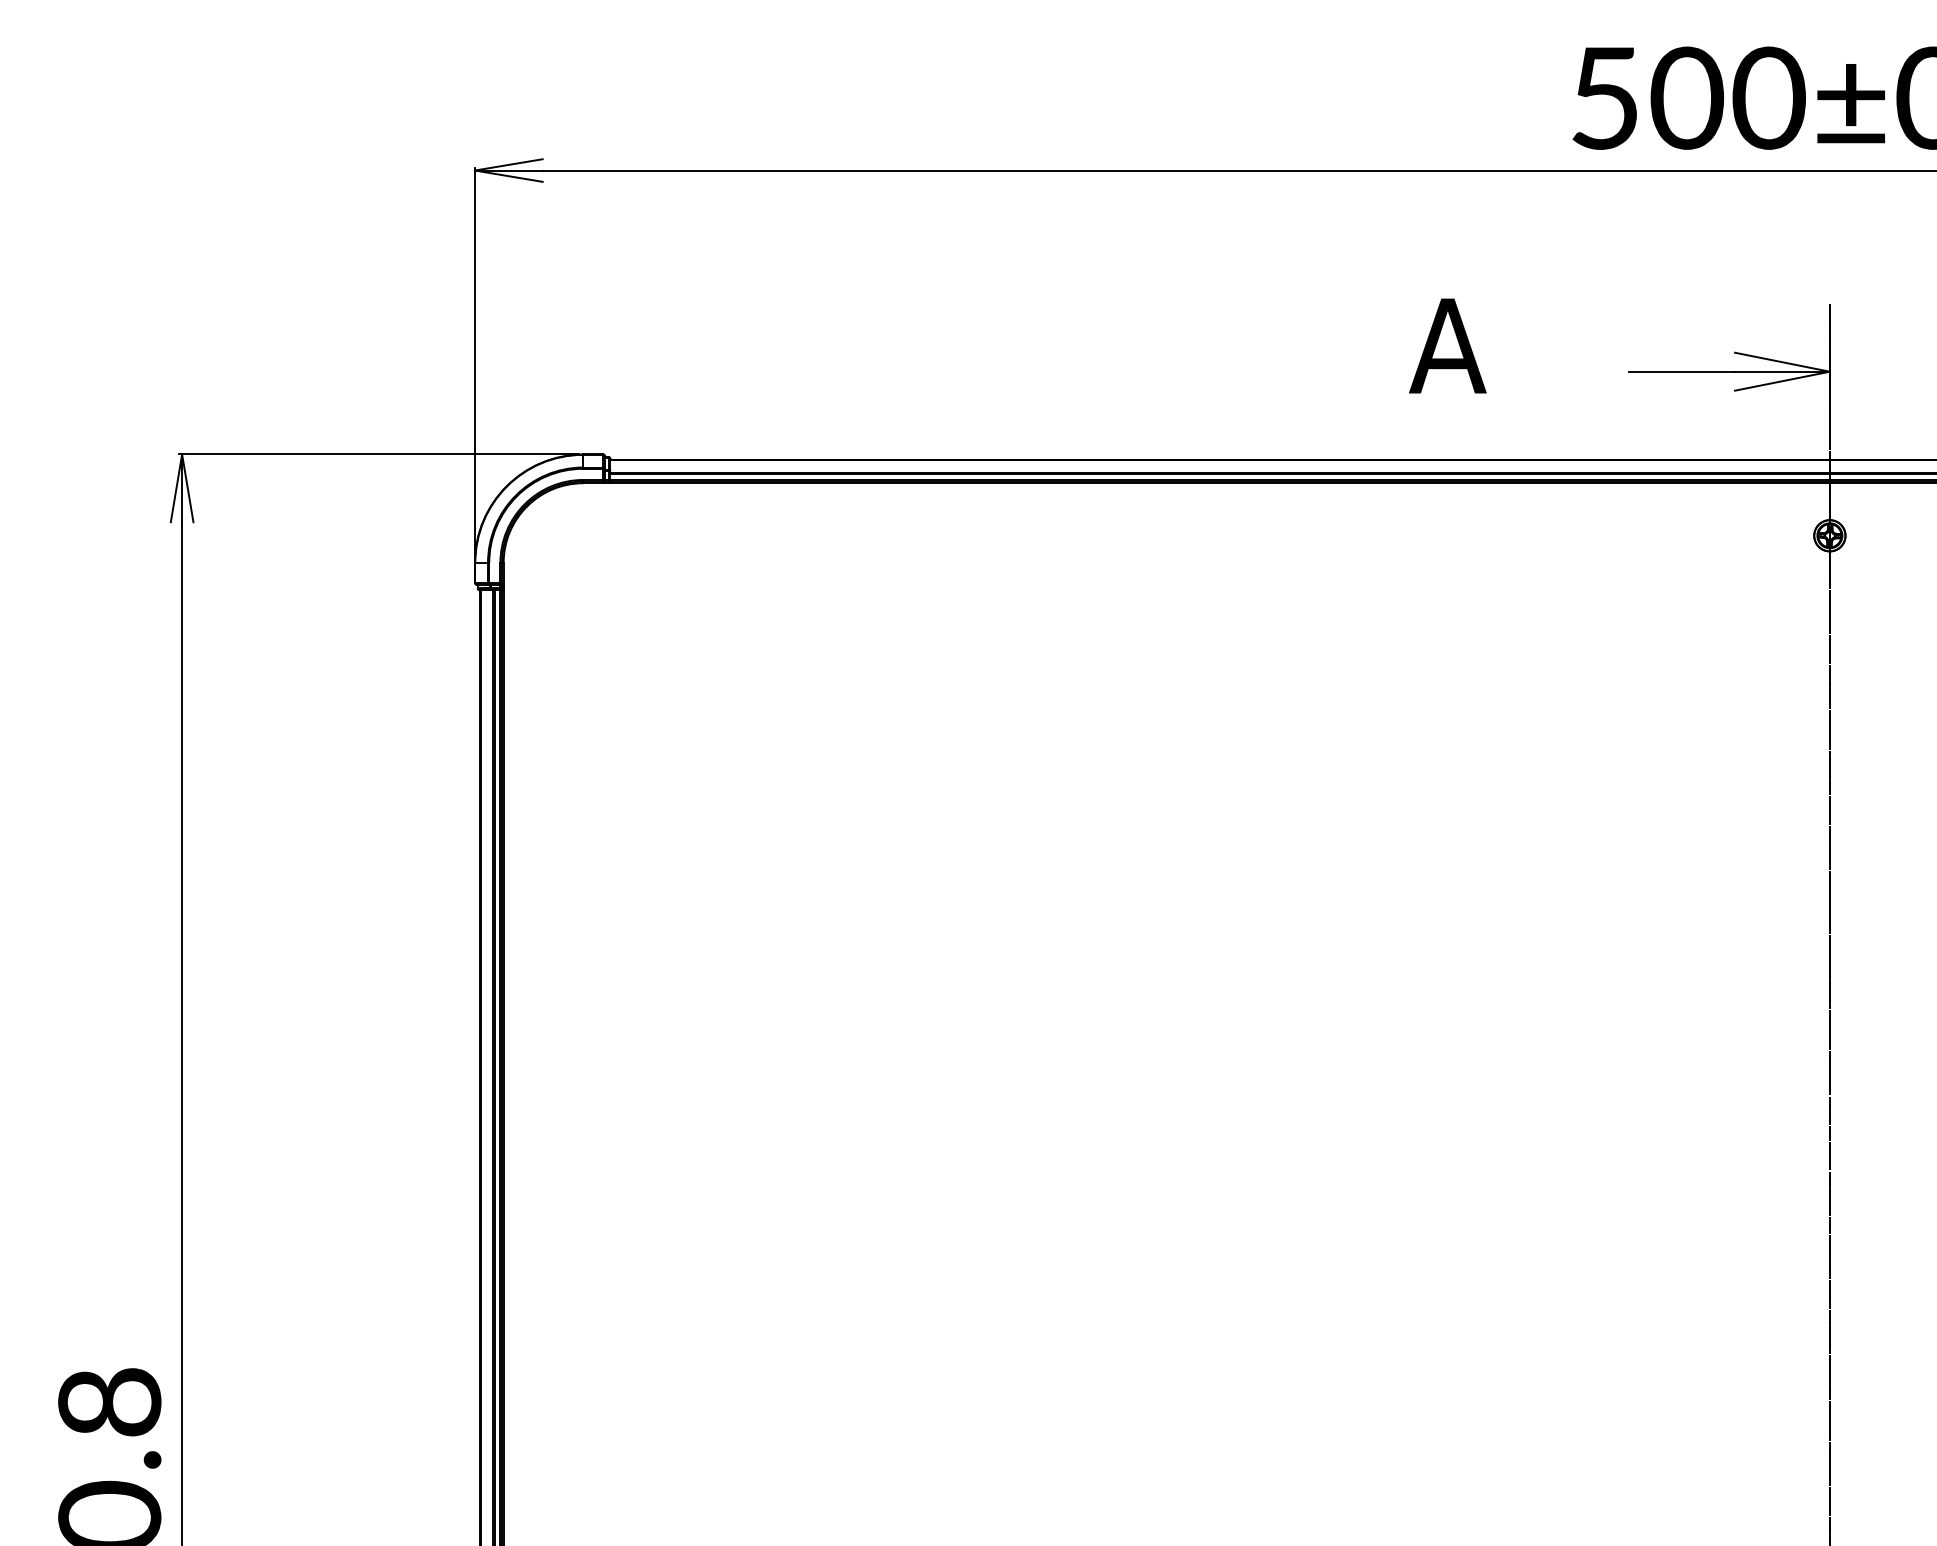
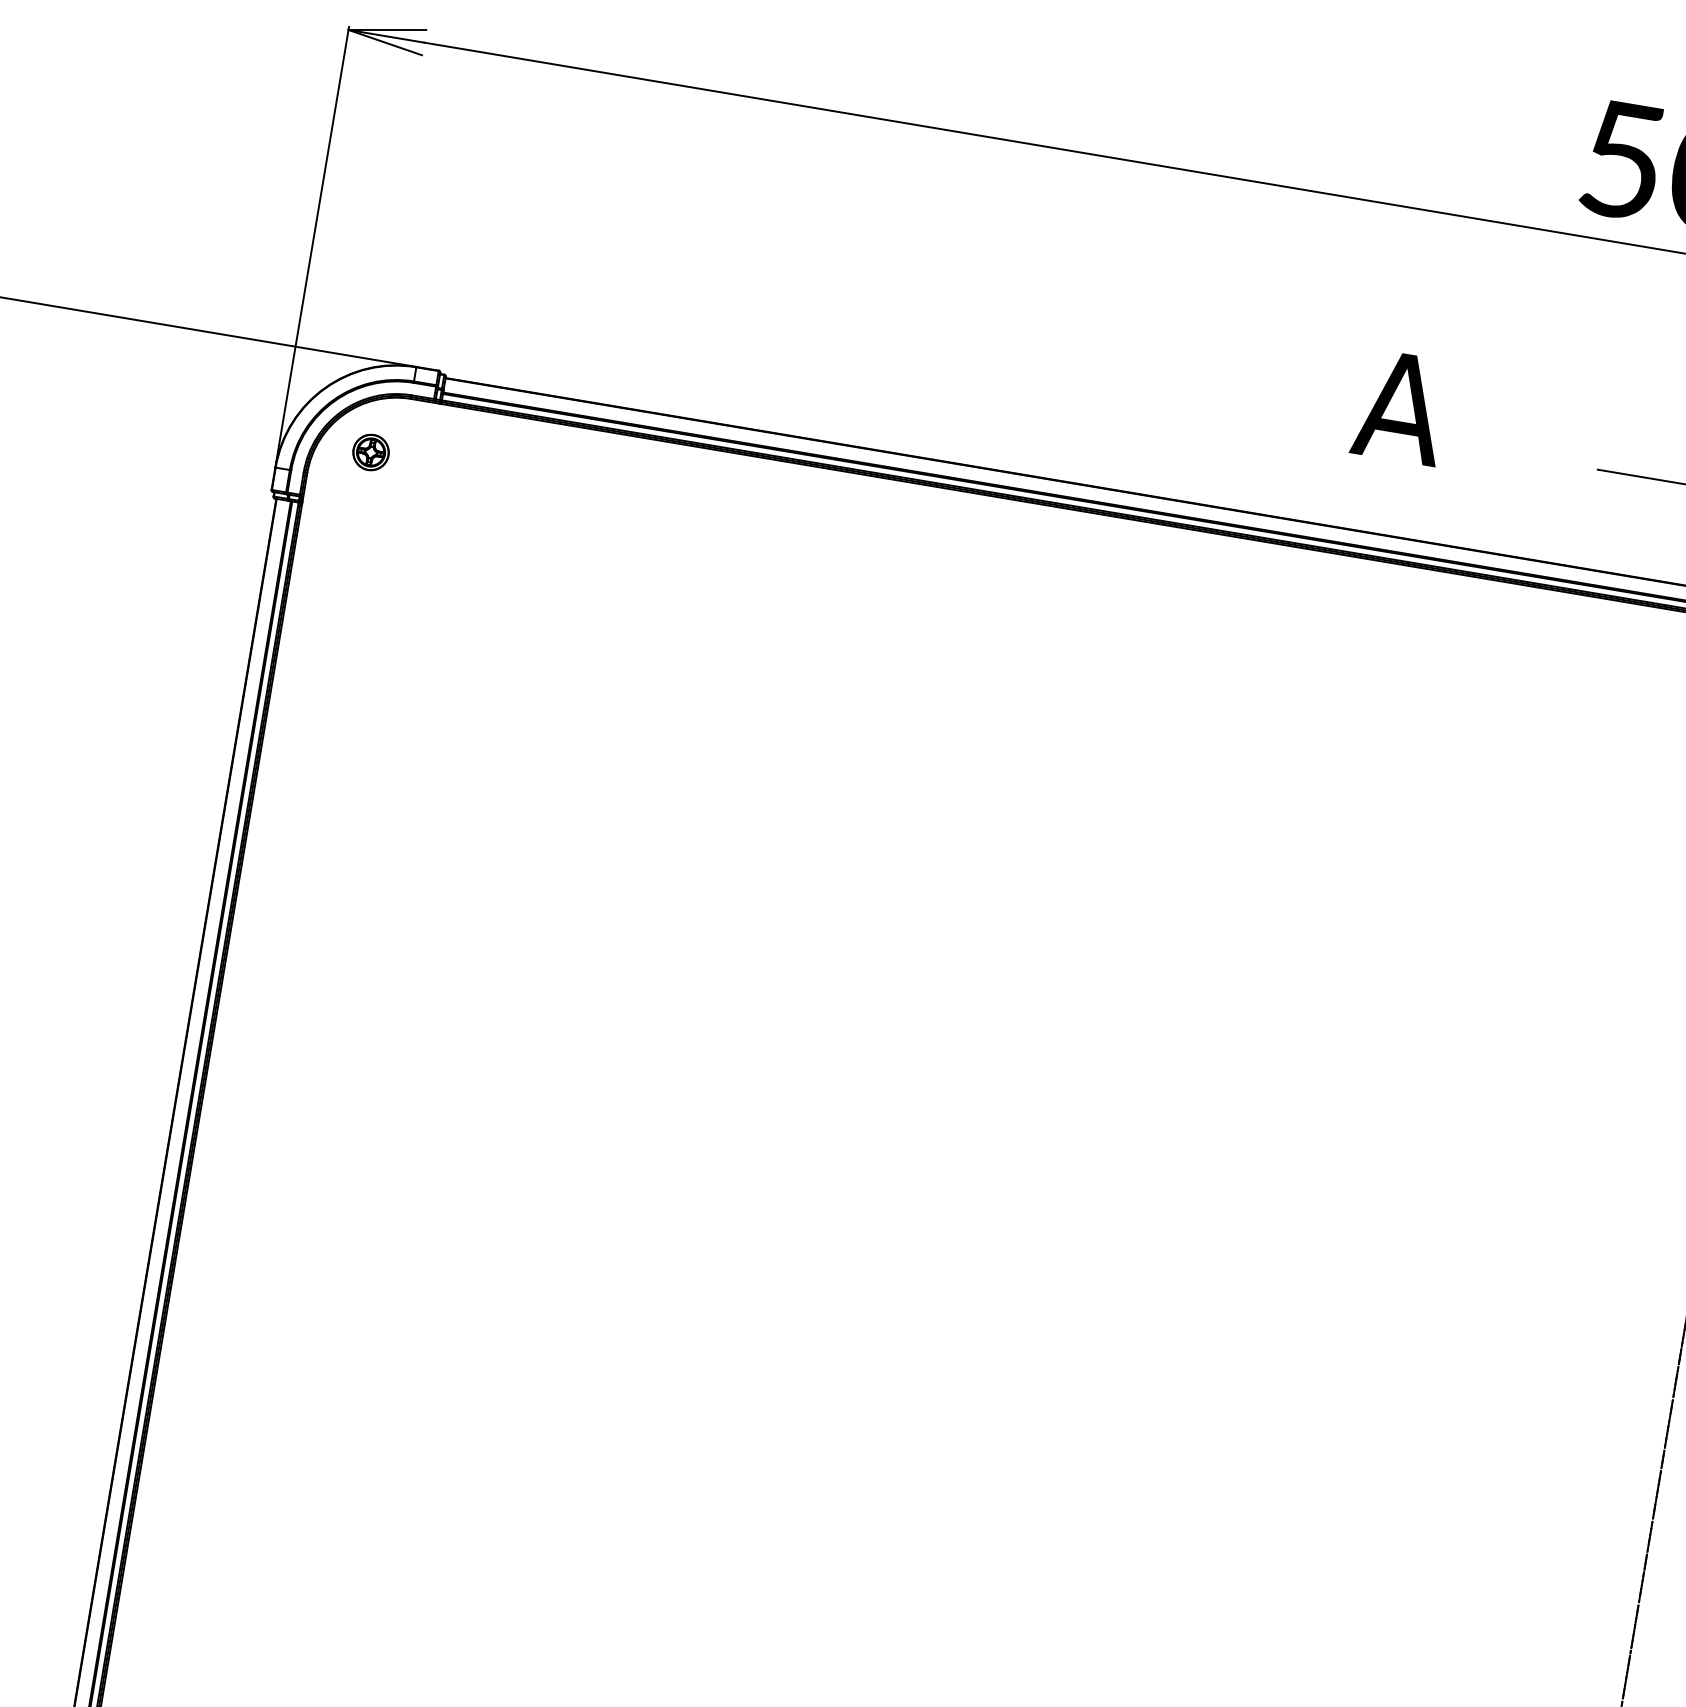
part: (555, 535) -> (370, 452), added

